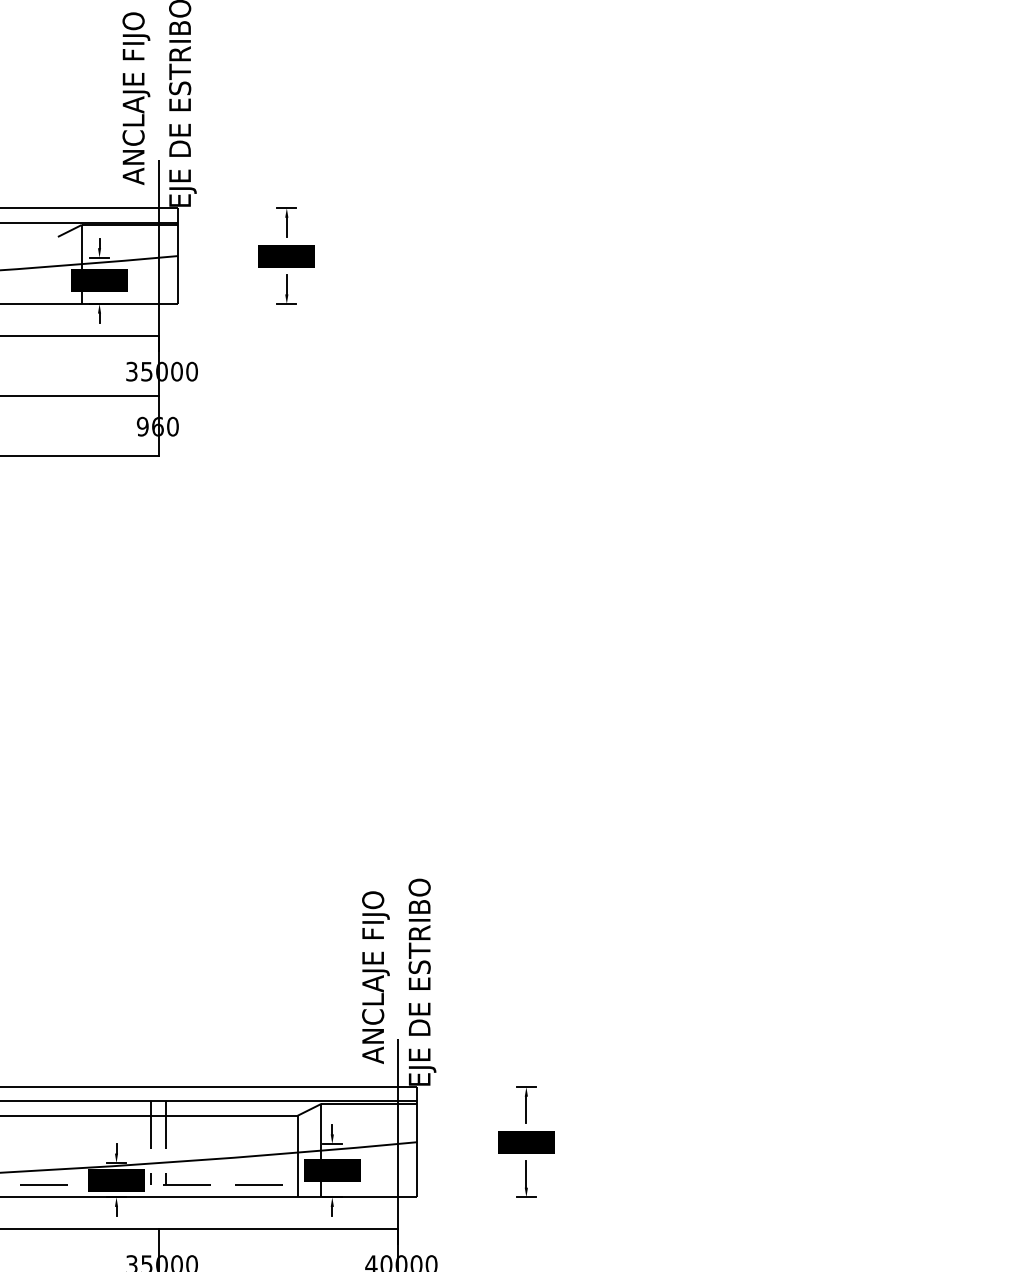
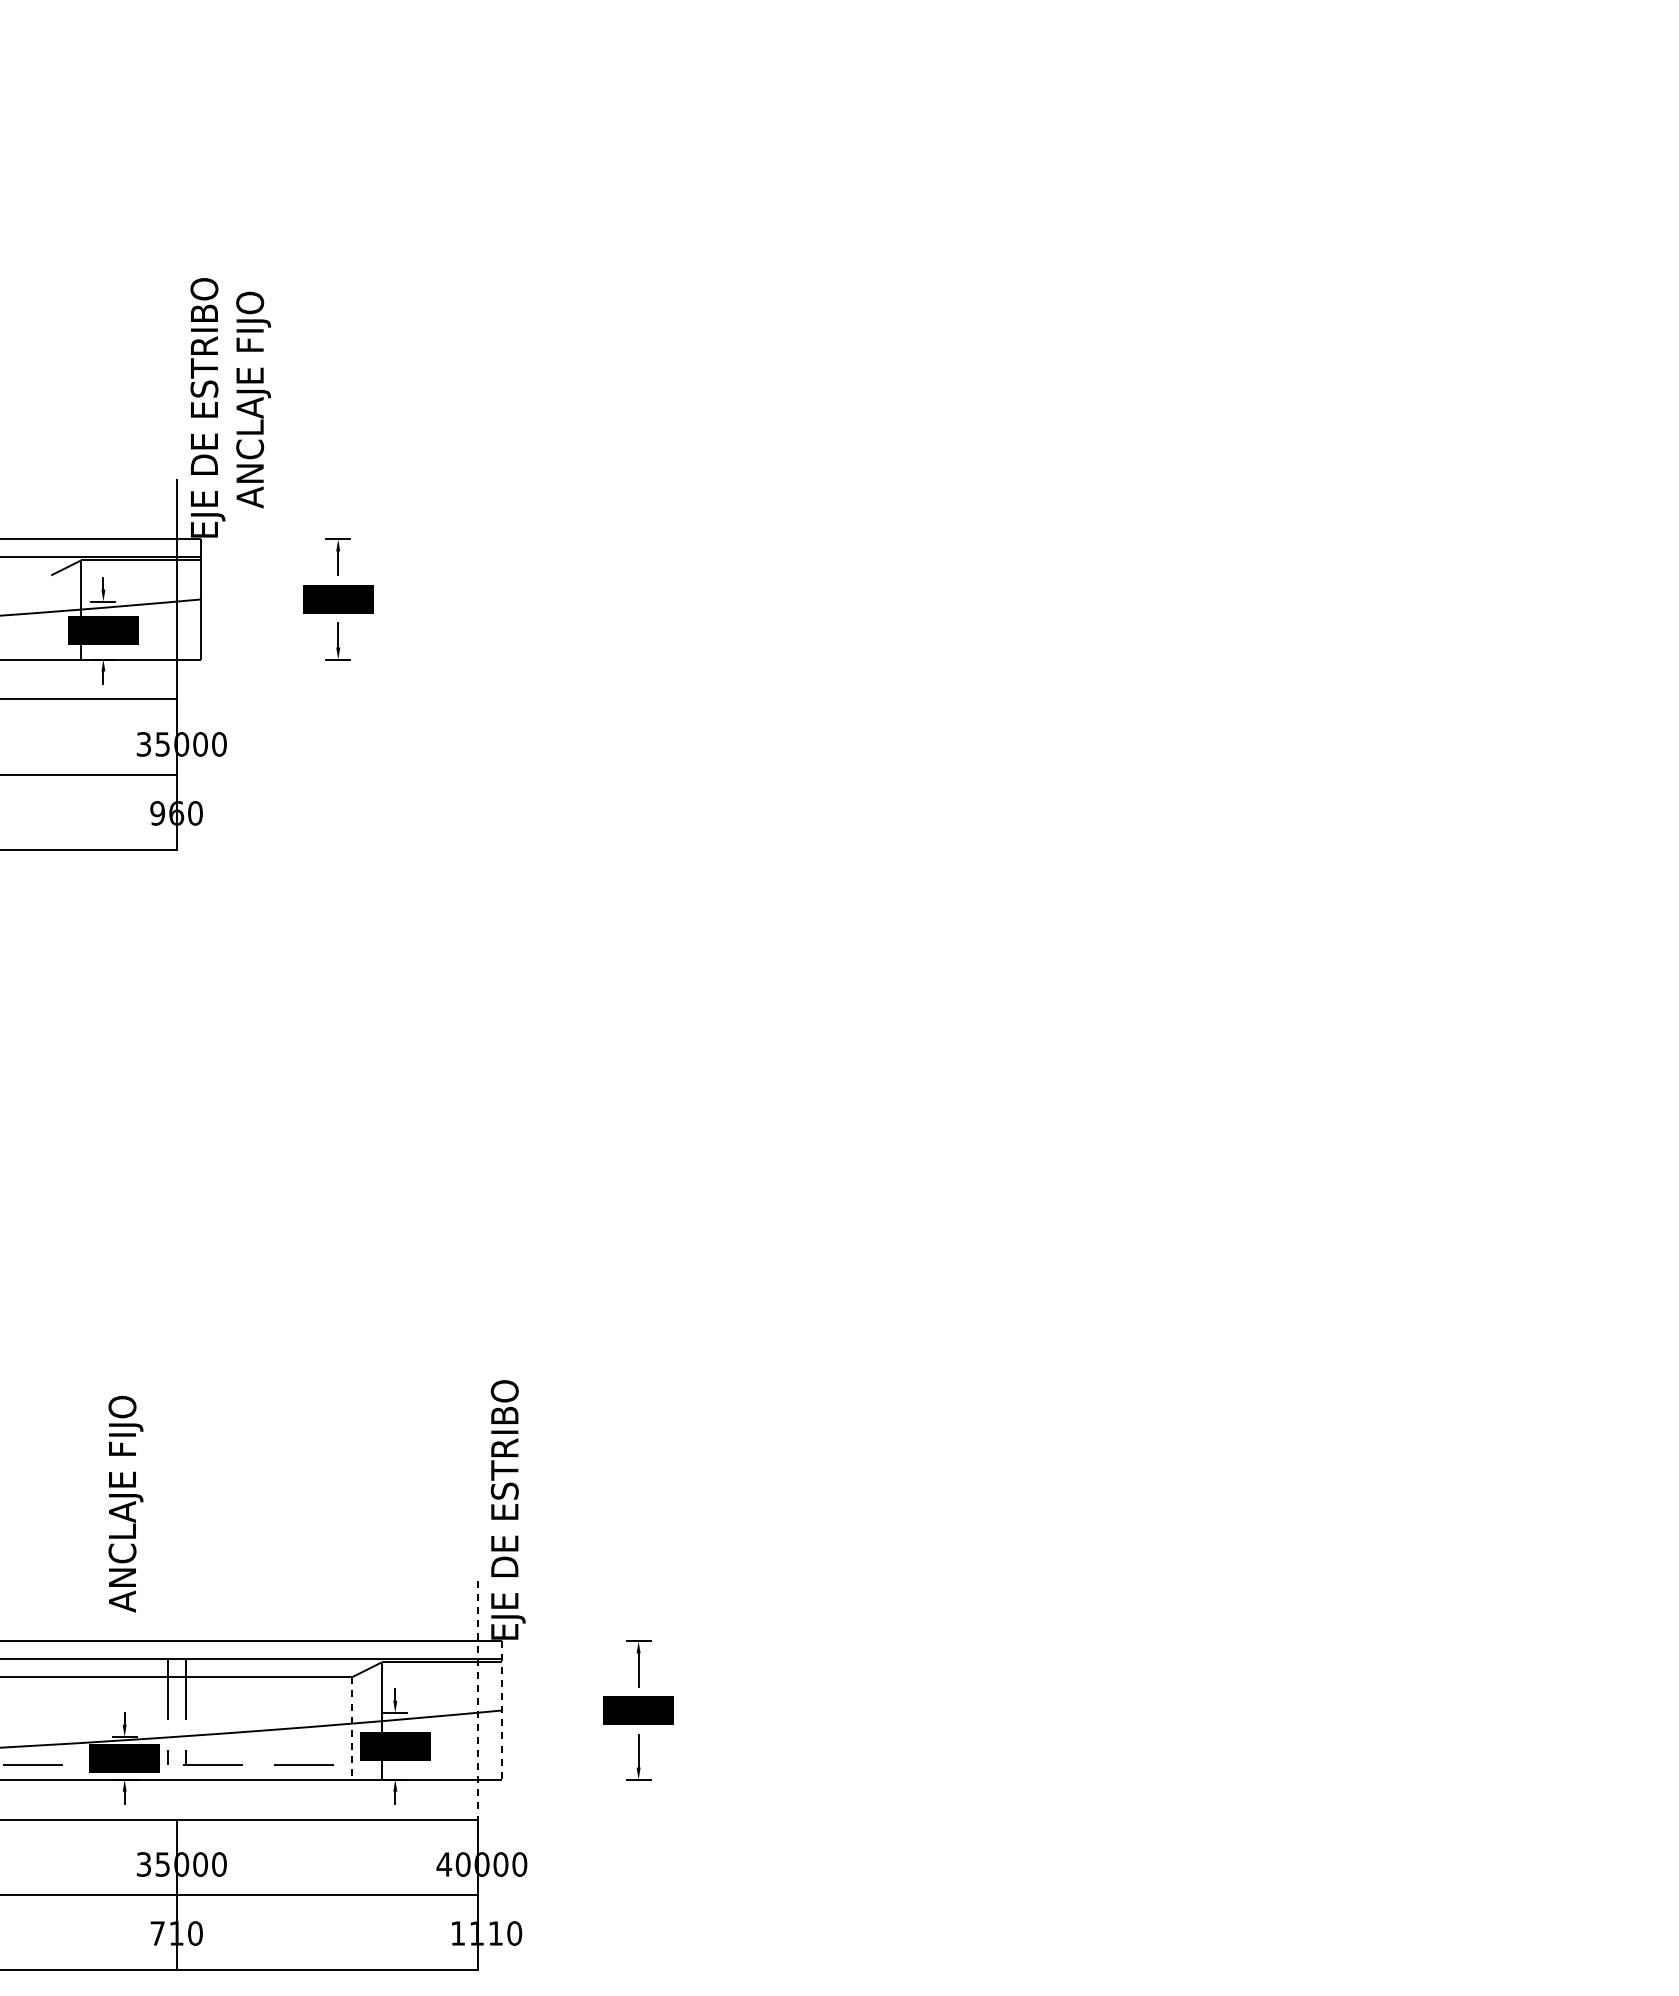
text: (136, 98) -> (253, 399), moved
text: (375, 977) -> (125, 1503), moved
line: (397, 1142) -> (477, 1711), solid -> dashed
line: (417, 1142) -> (501, 1711), solid -> dashed
line: (297, 1157) -> (351, 1729), solid -> dashed

